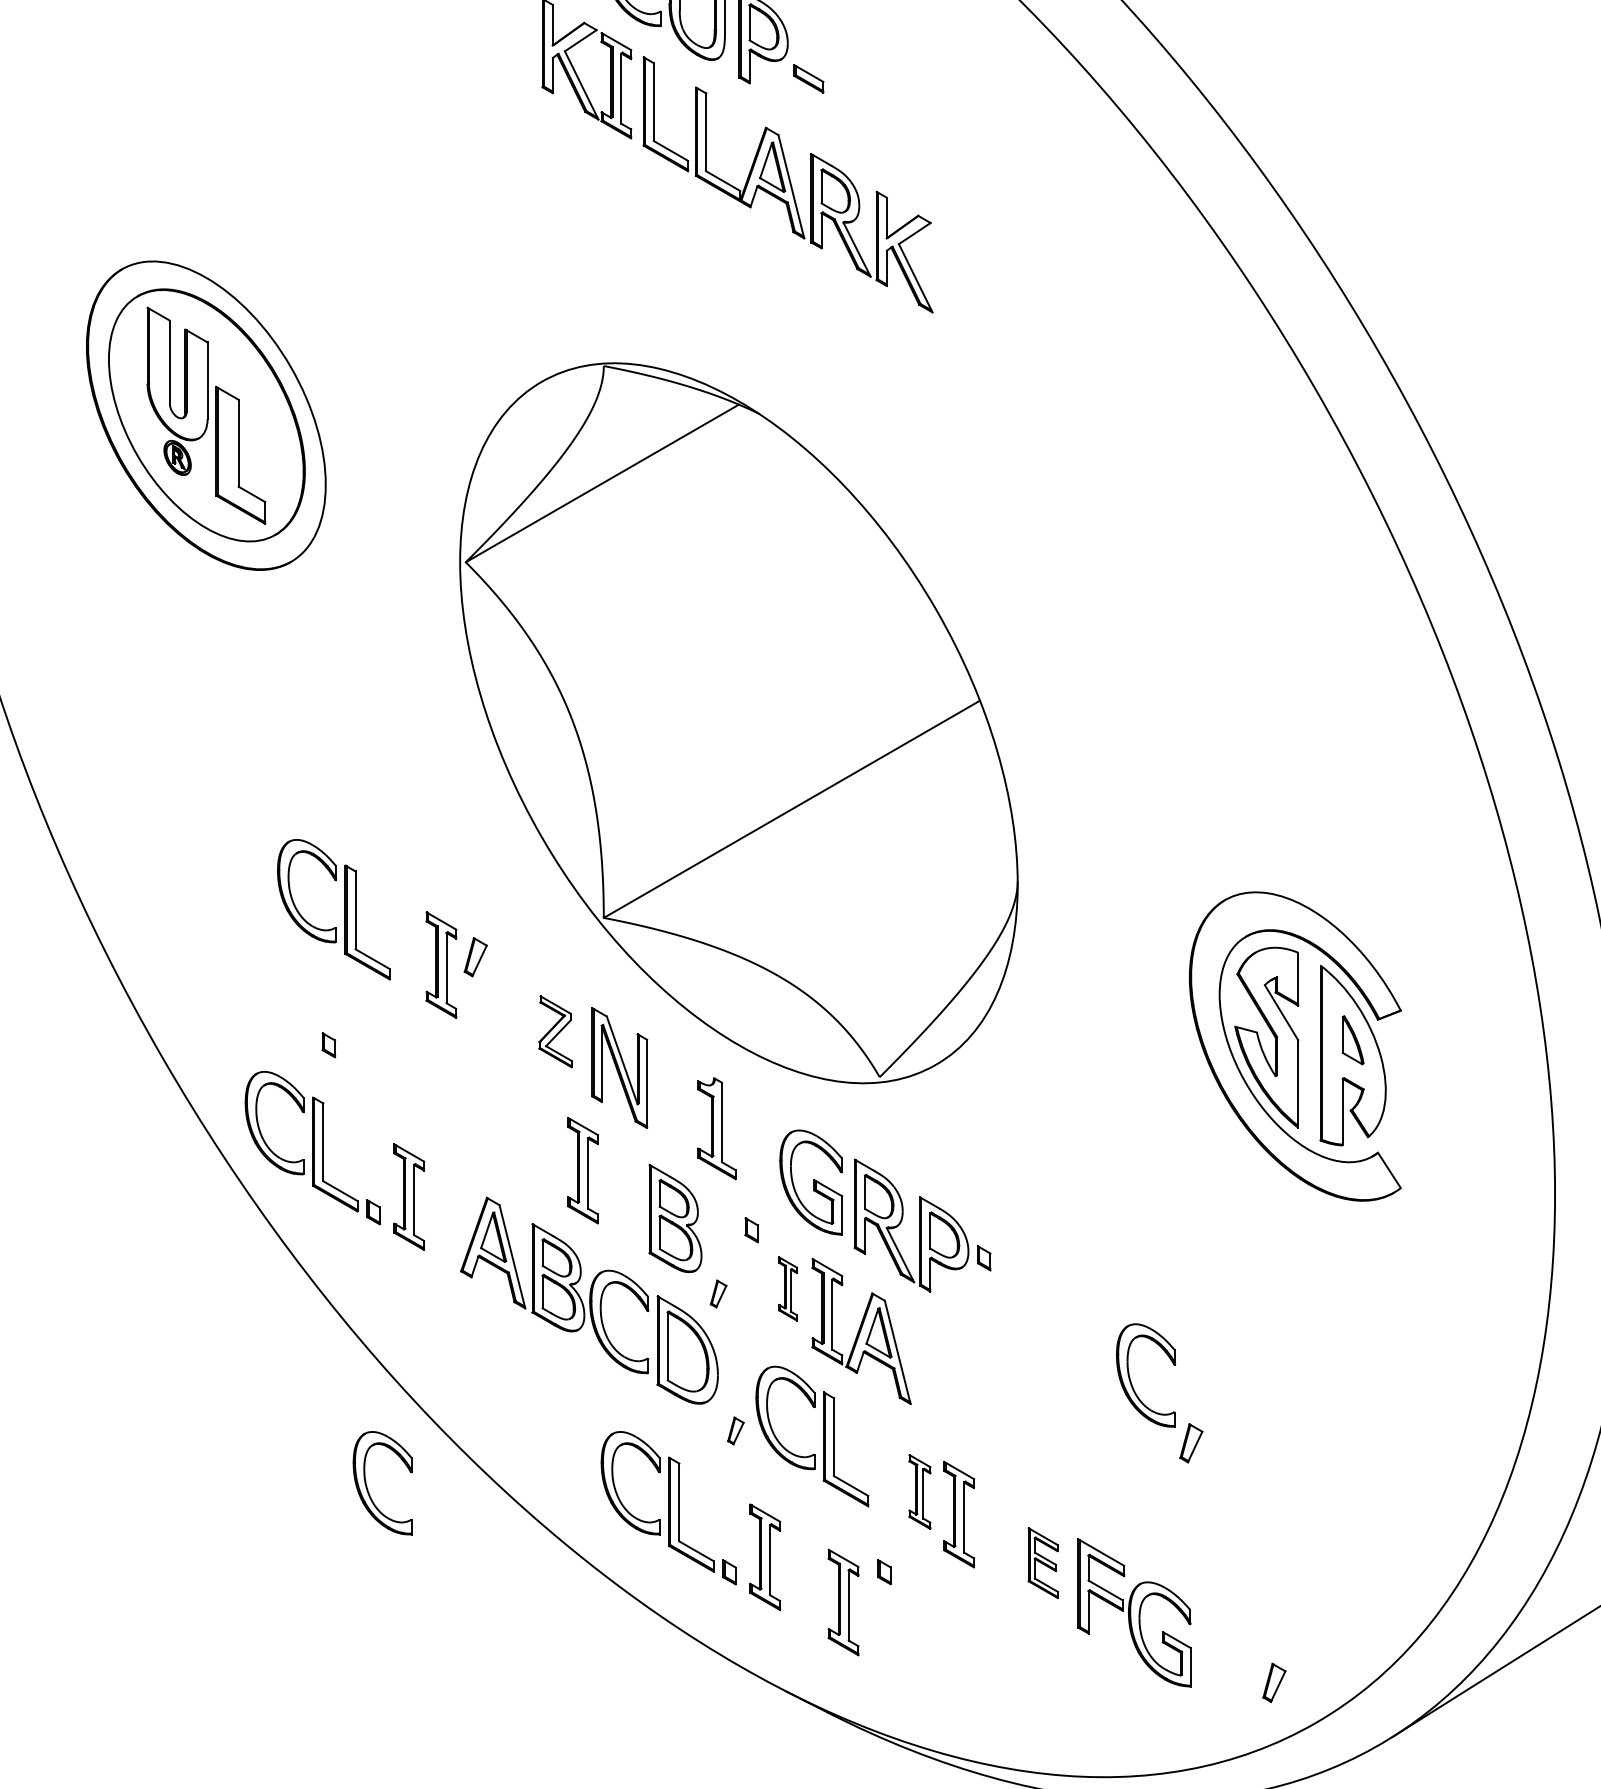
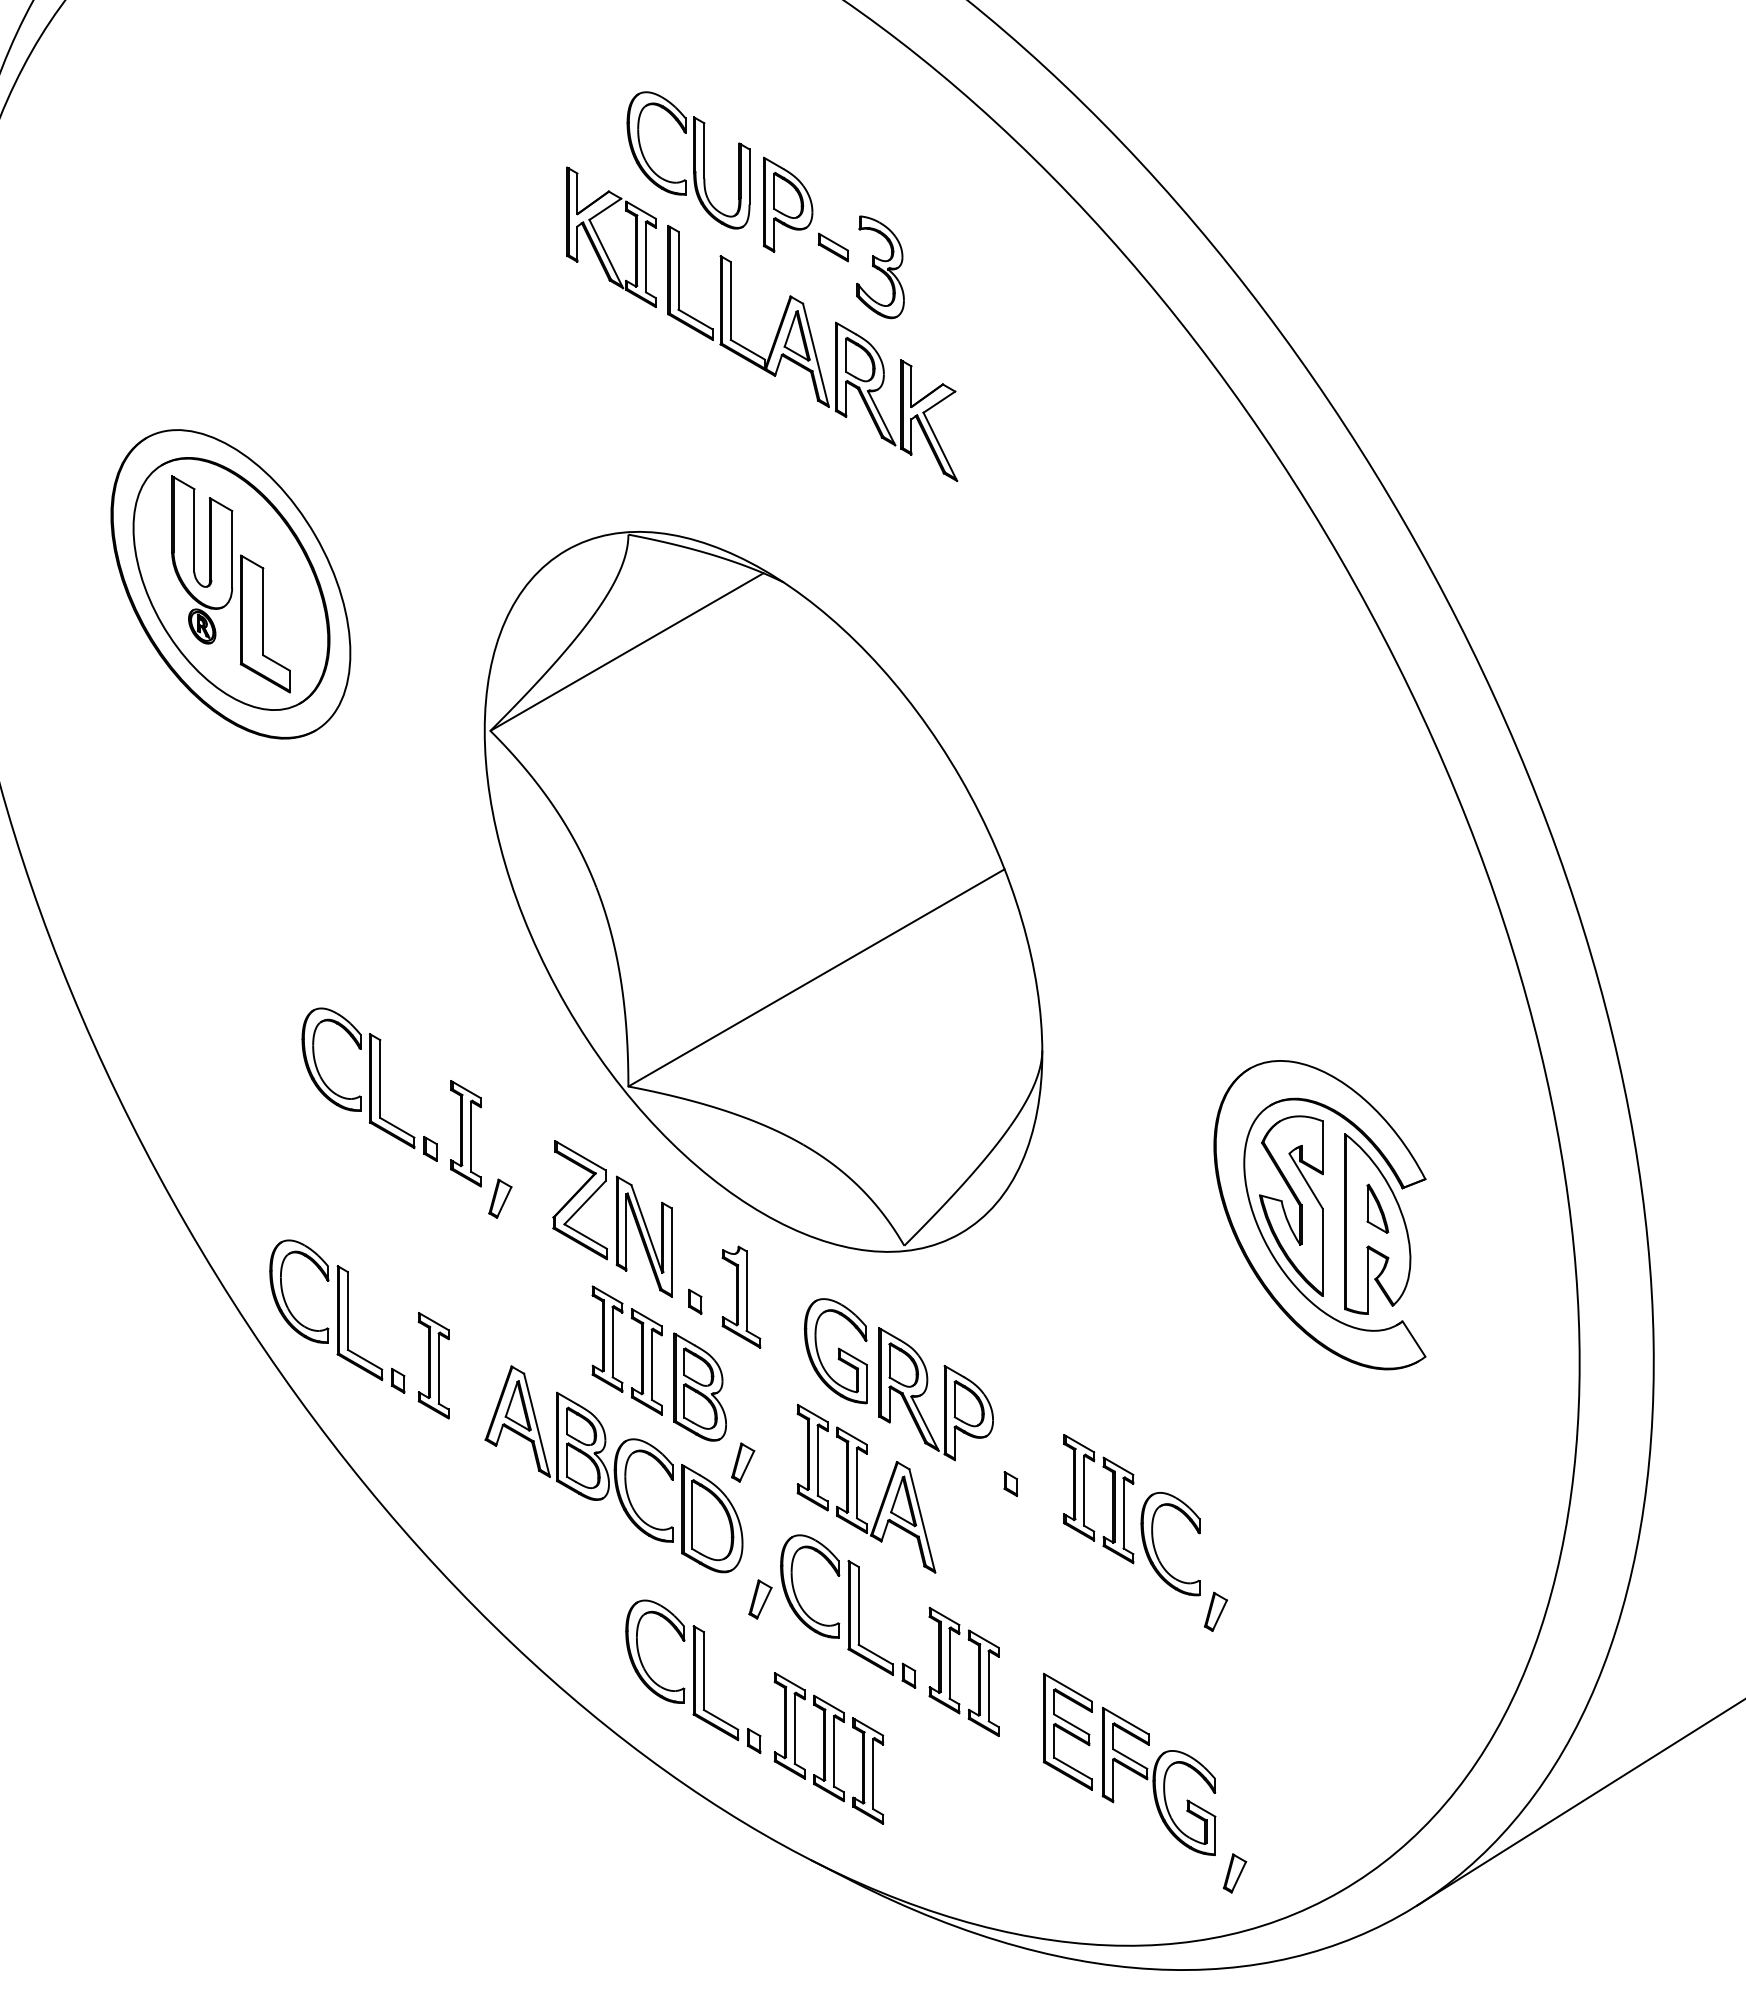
part: (855, 98) -> (880, 267), added
part: (475, 956) -> (500, 1198), moved
part: (554, 1031) -> (579, 1200), size x1.67
part: (328, 1044) -> (430, 1148), moved
part: (621, 1192) -> (646, 1361), added
part: (751, 1229) -> (695, 1301), moved
part: (983, 1257) -> (1010, 1483), moved
part: (787, 1288) -> (812, 1457), size x1.67
part: (718, 1293) -> (743, 1462), size x1.43
part: (1059, 1330) -> (1084, 1499), added
part: (735, 1430) -> (760, 1599), size x1.43
part: (367, 1487) -> (392, 1656), removed
part: (919, 1491) -> (944, 1660), size x1.43
part: (1042, 1562) -> (1067, 1731), size x1.67
part: (883, 1571) -> (908, 1675), moved
part: (803, 1579) -> (828, 1748), added
part: (1274, 1682) -> (1235, 1873), moved

